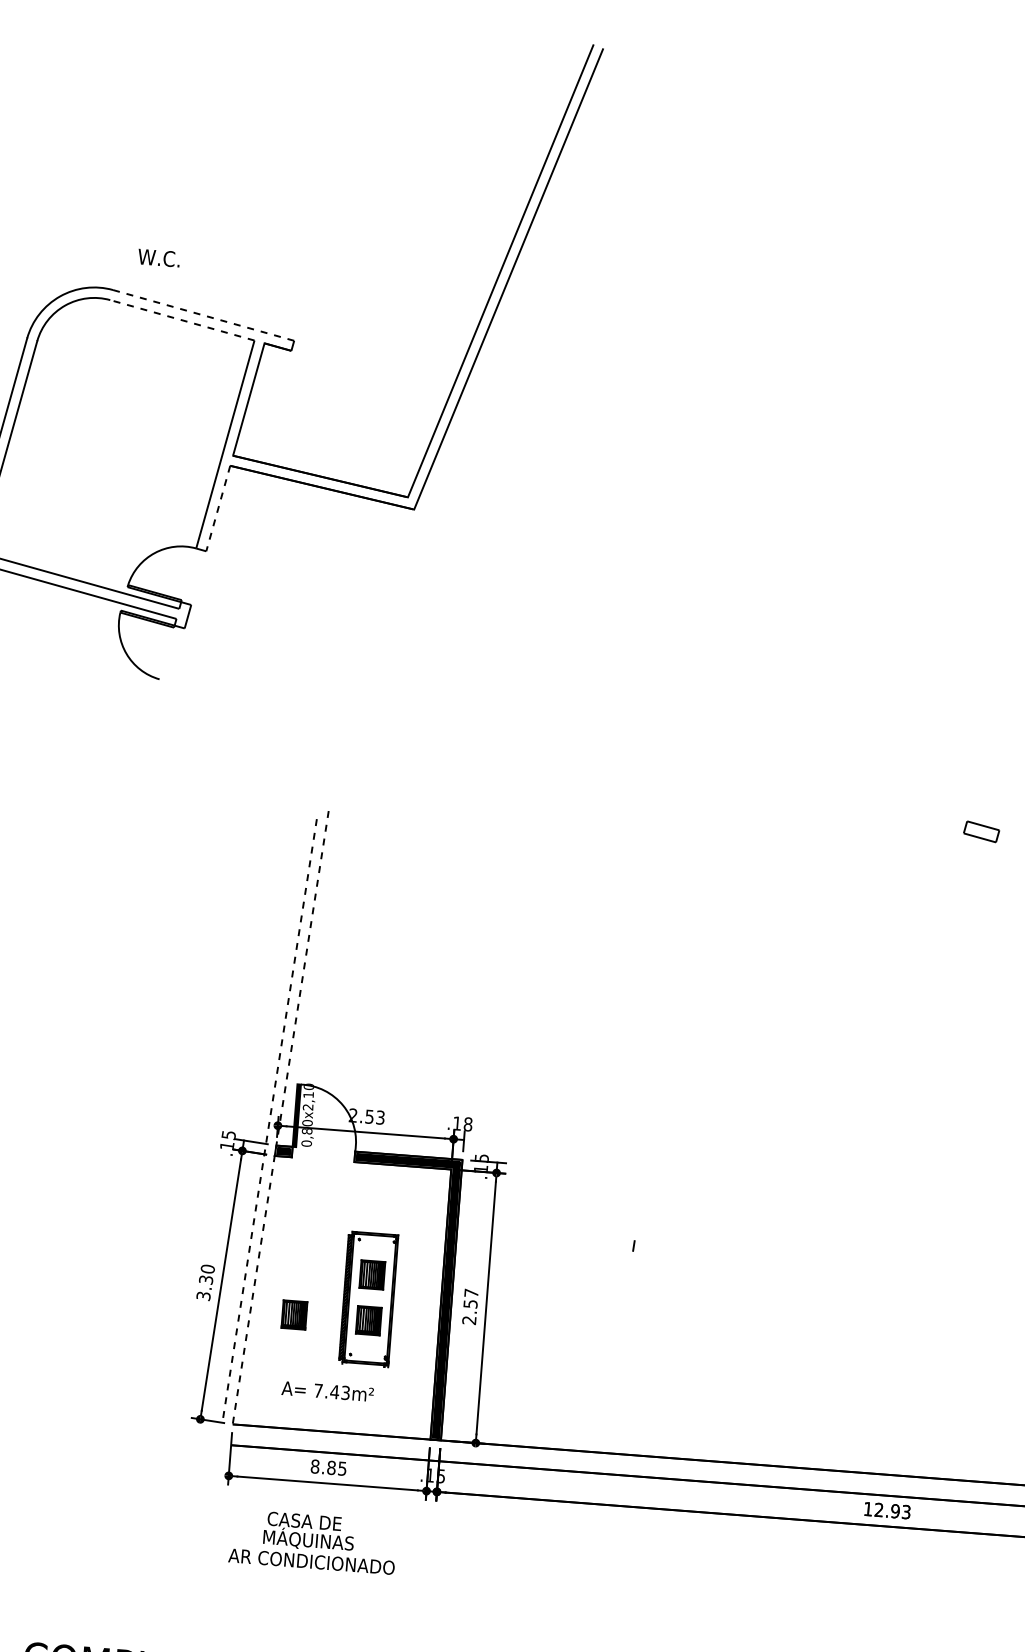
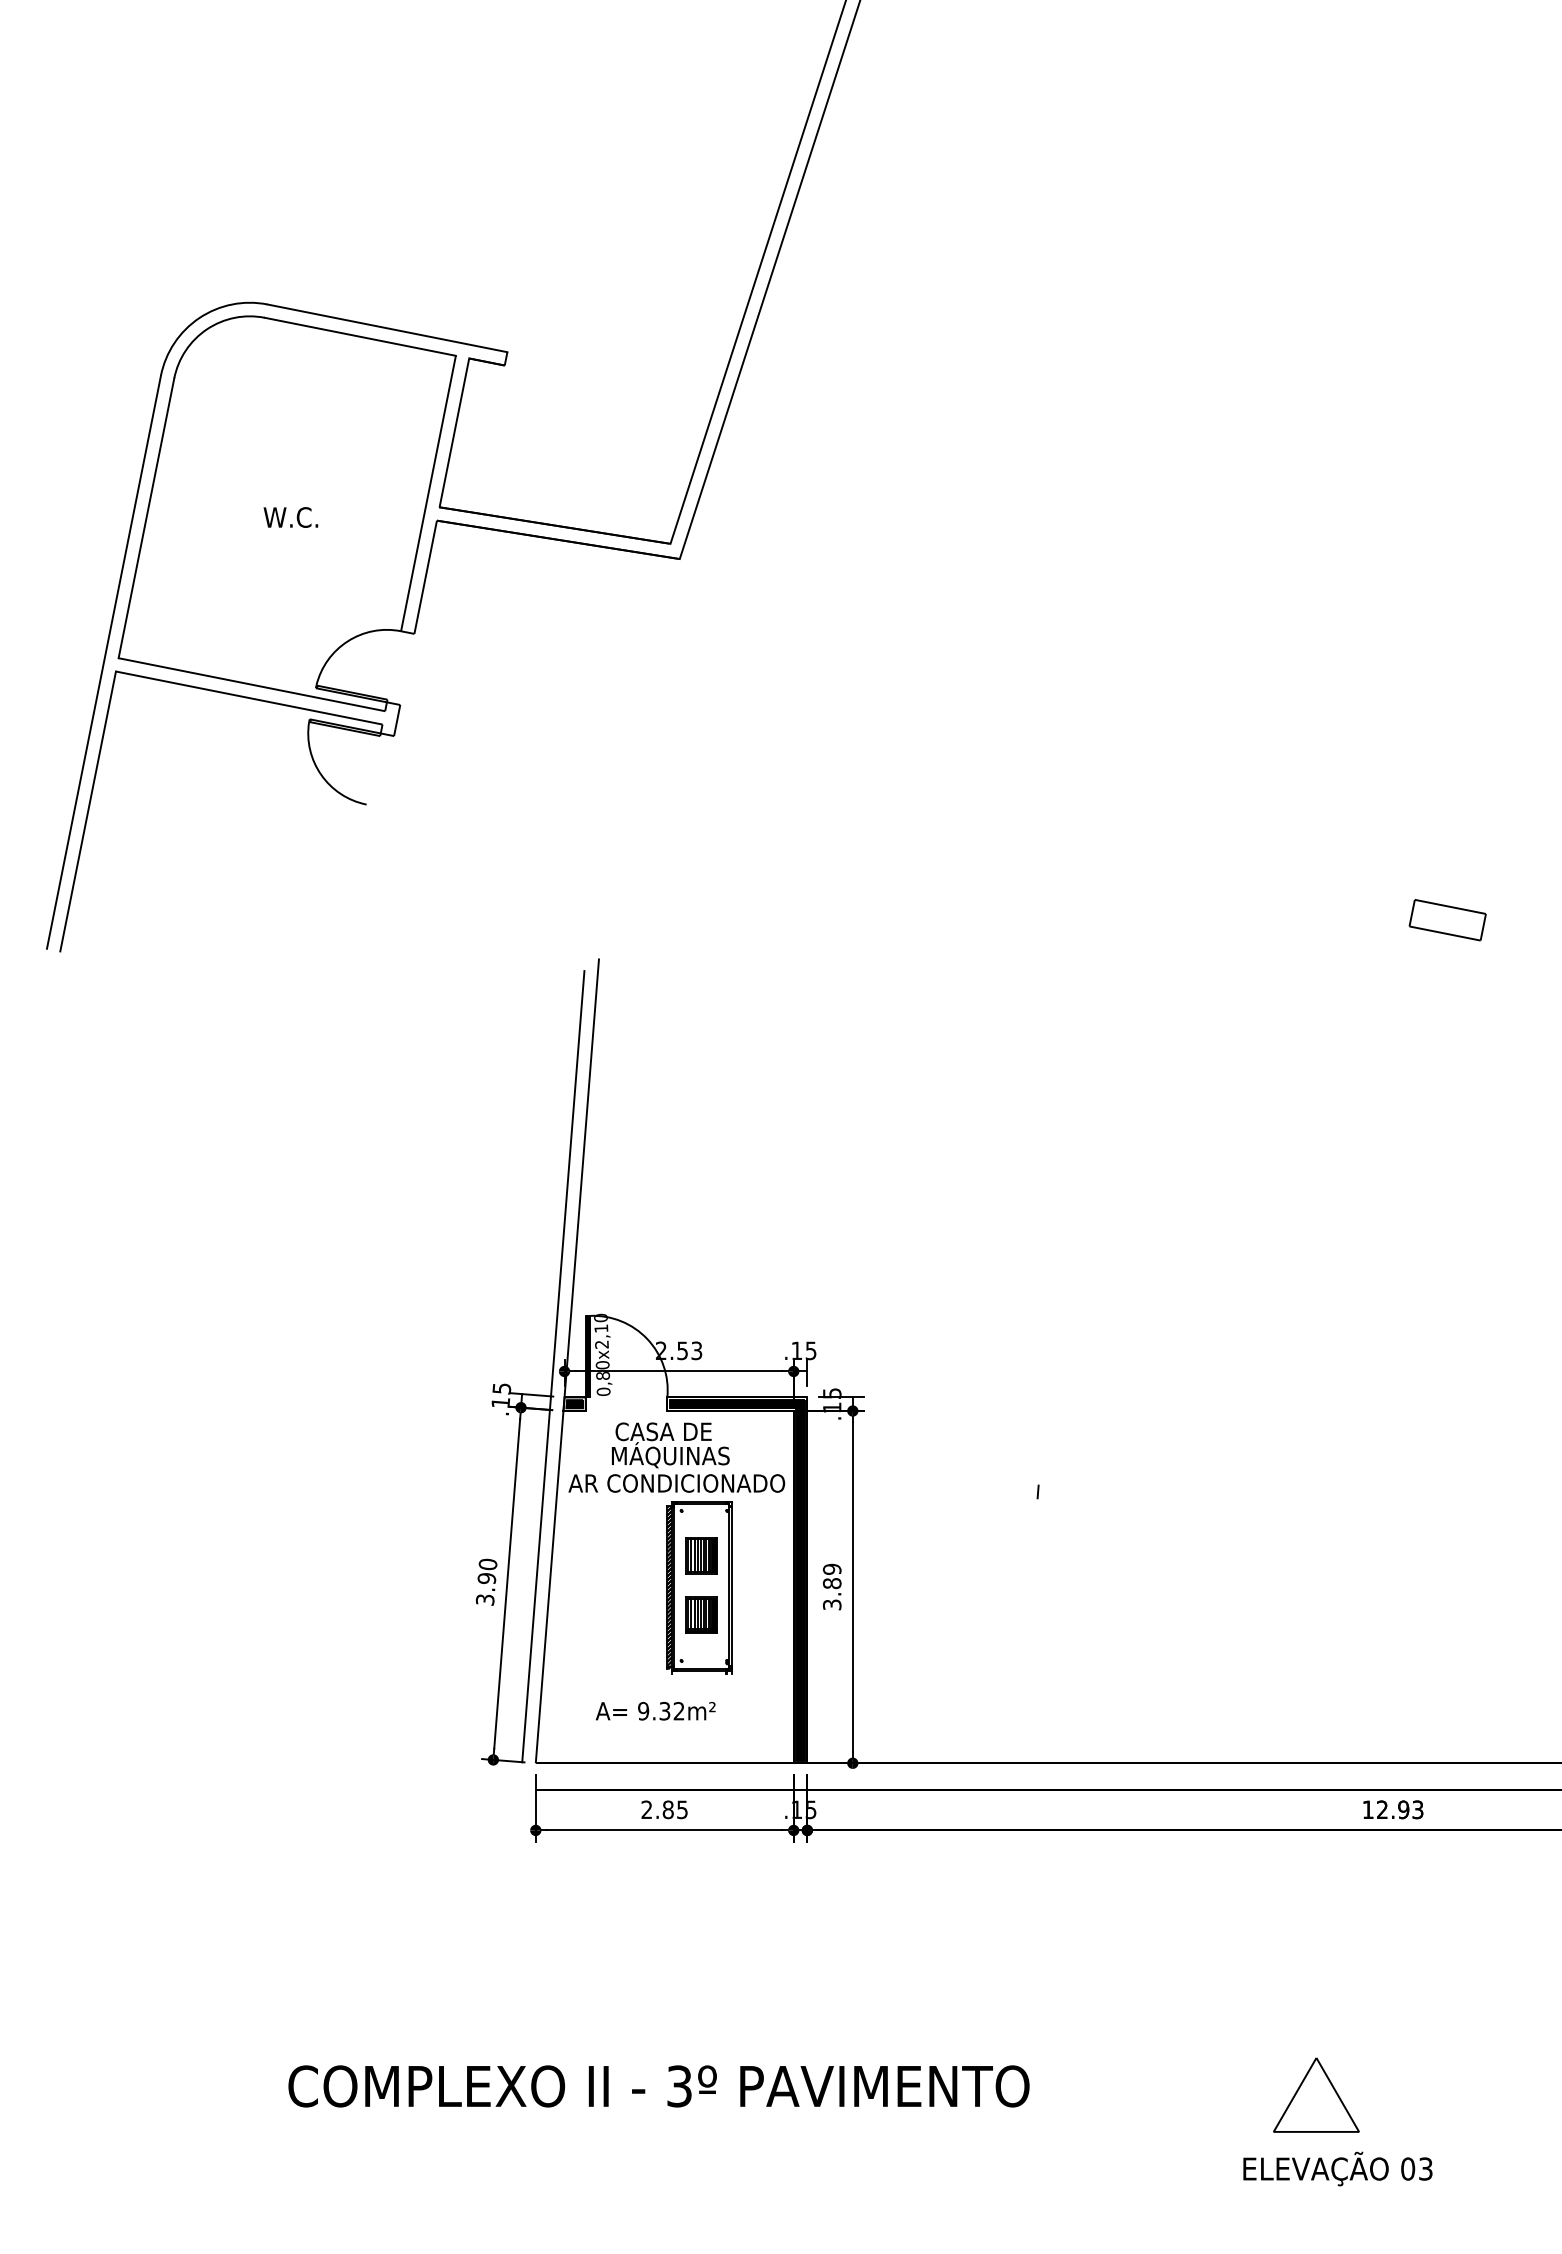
text: (158, 258) -> (290, 517), moved
line: (202, 315) -> (386, 328), dashed -> solid
line: (181, 320) -> (359, 336), dashed -> solid
line: (218, 508) -> (425, 577), dashed -> solid
part: (981, 831) -> (1447, 920), size x1.67
line: (280, 1117) -> (567, 1360), dashed -> solid
line: (269, 1121) -> (553, 1366), dashed -> solid
text: (467, 1124) -> (810, 1350), .18 -> .15
text: (205, 1279) -> (486, 1578), 3.30 -> 3.90
text: (469, 1306) -> (831, 1586), 2.57 -> 3.89
part: (294, 1314) -> (604, 1614), removed
text: (332, 1391) -> (661, 1710), 7.43m² -> 9.32m²
text: (314, 1466) -> (646, 1809), 8.85 -> 2.85
text: (312, 1541) -> (676, 1457), moved

